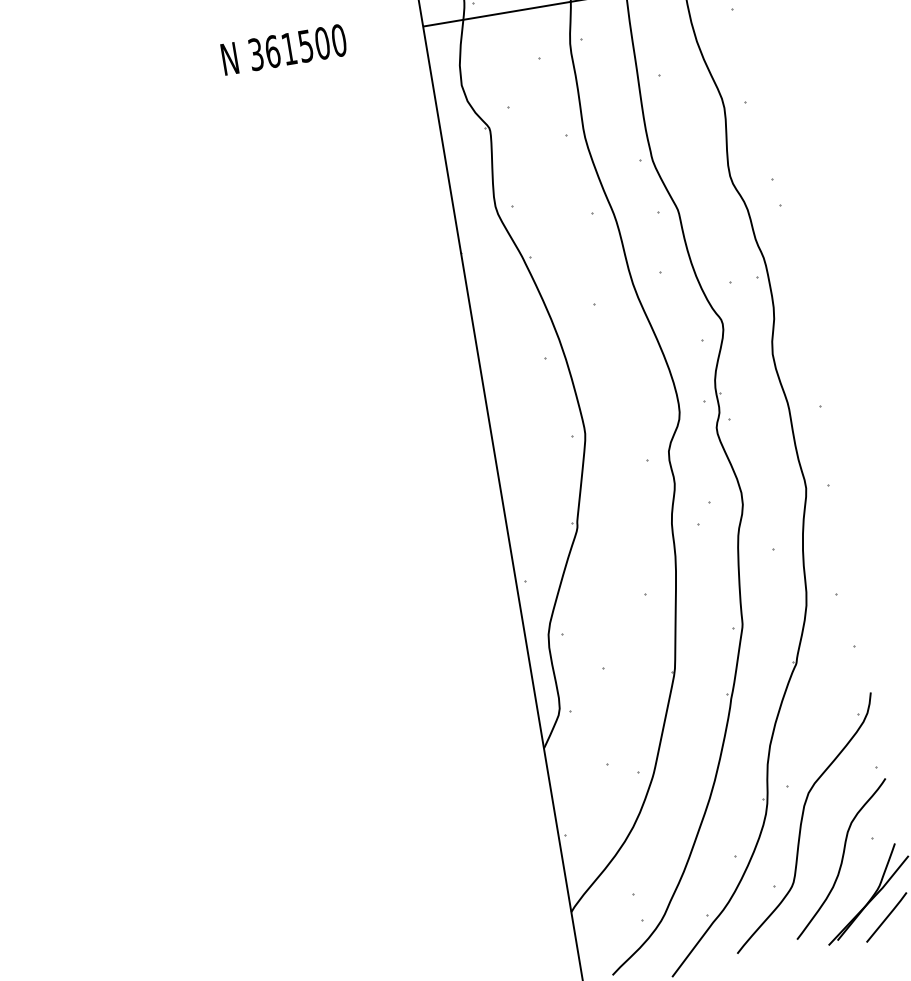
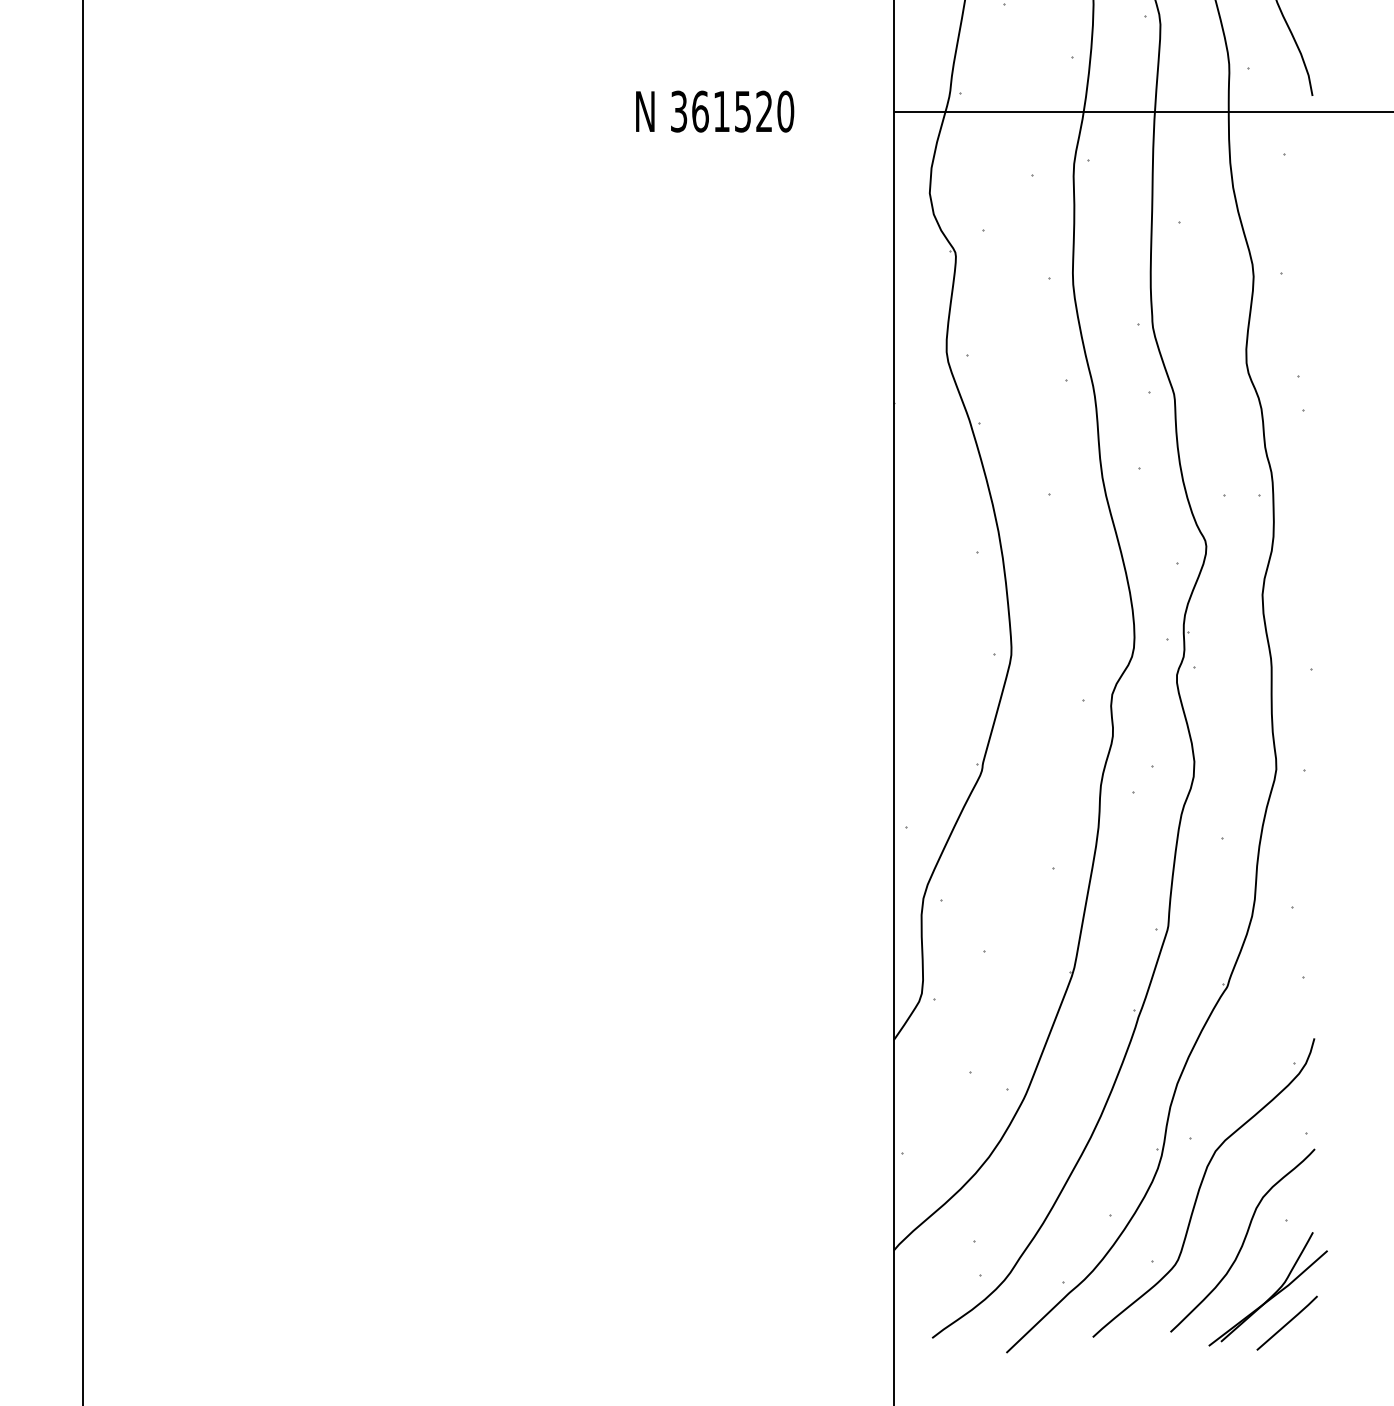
text: (322, 43) -> (764, 111), 361500 -> 361520

